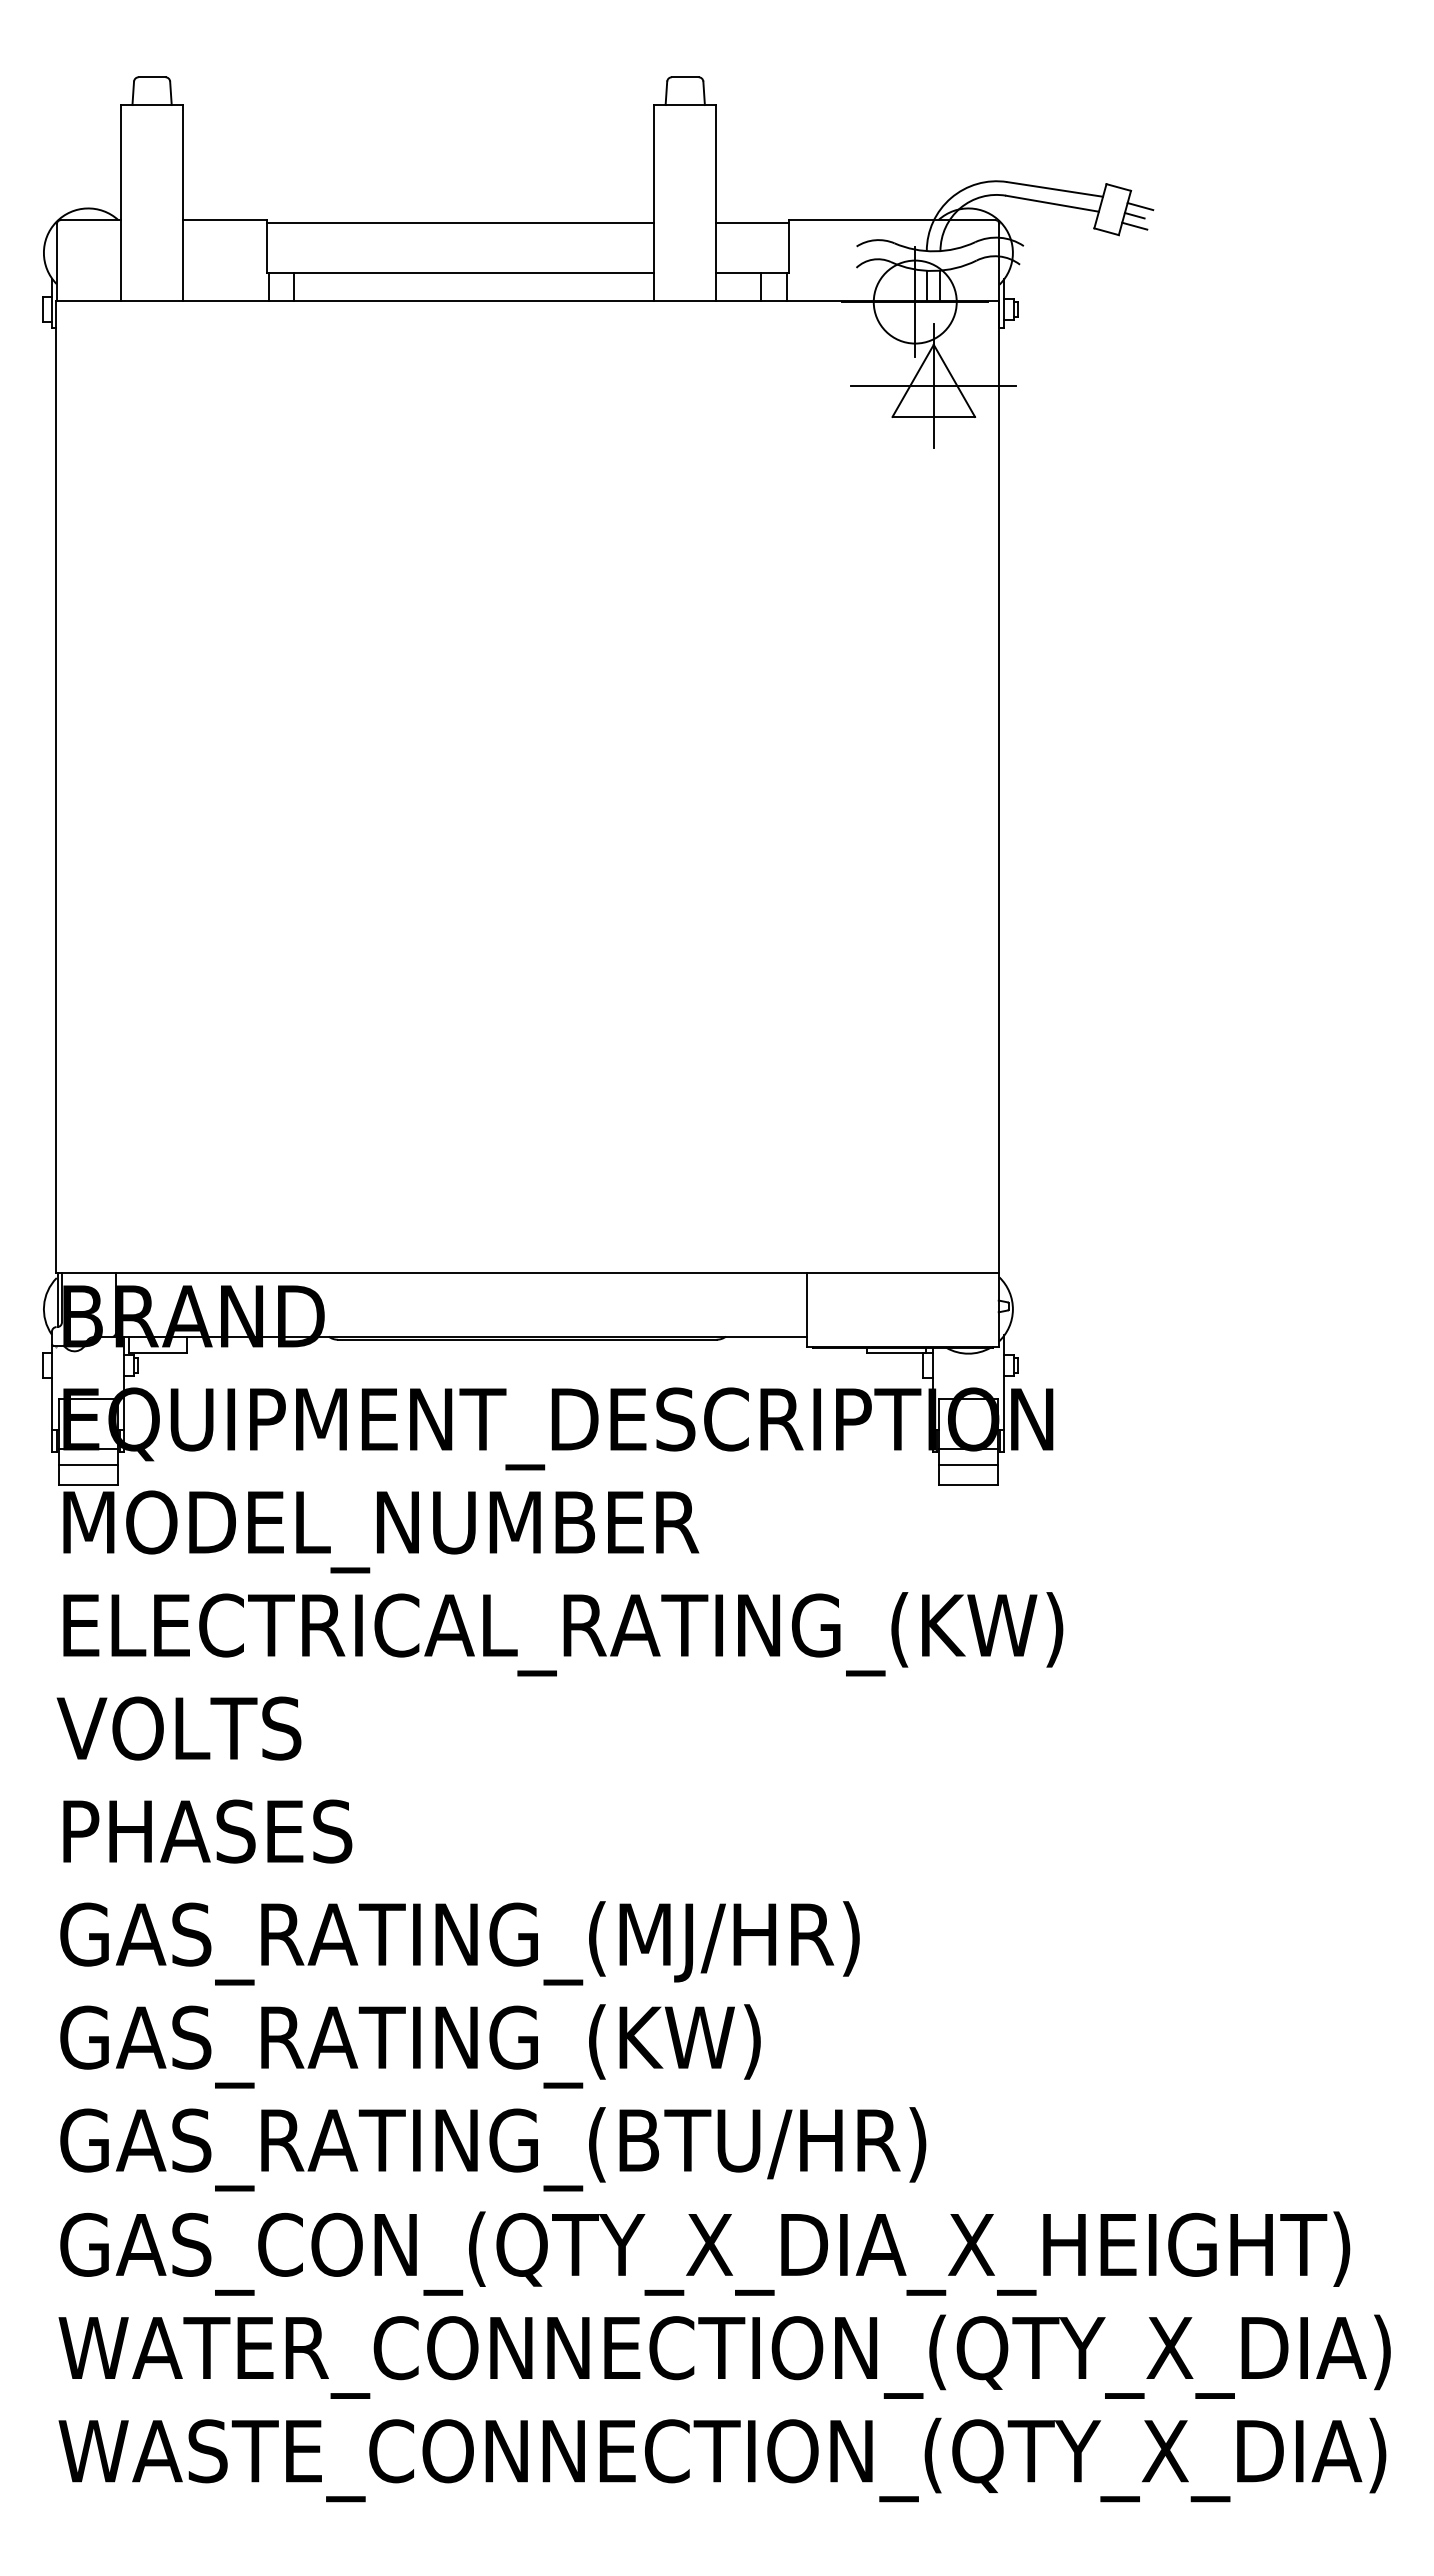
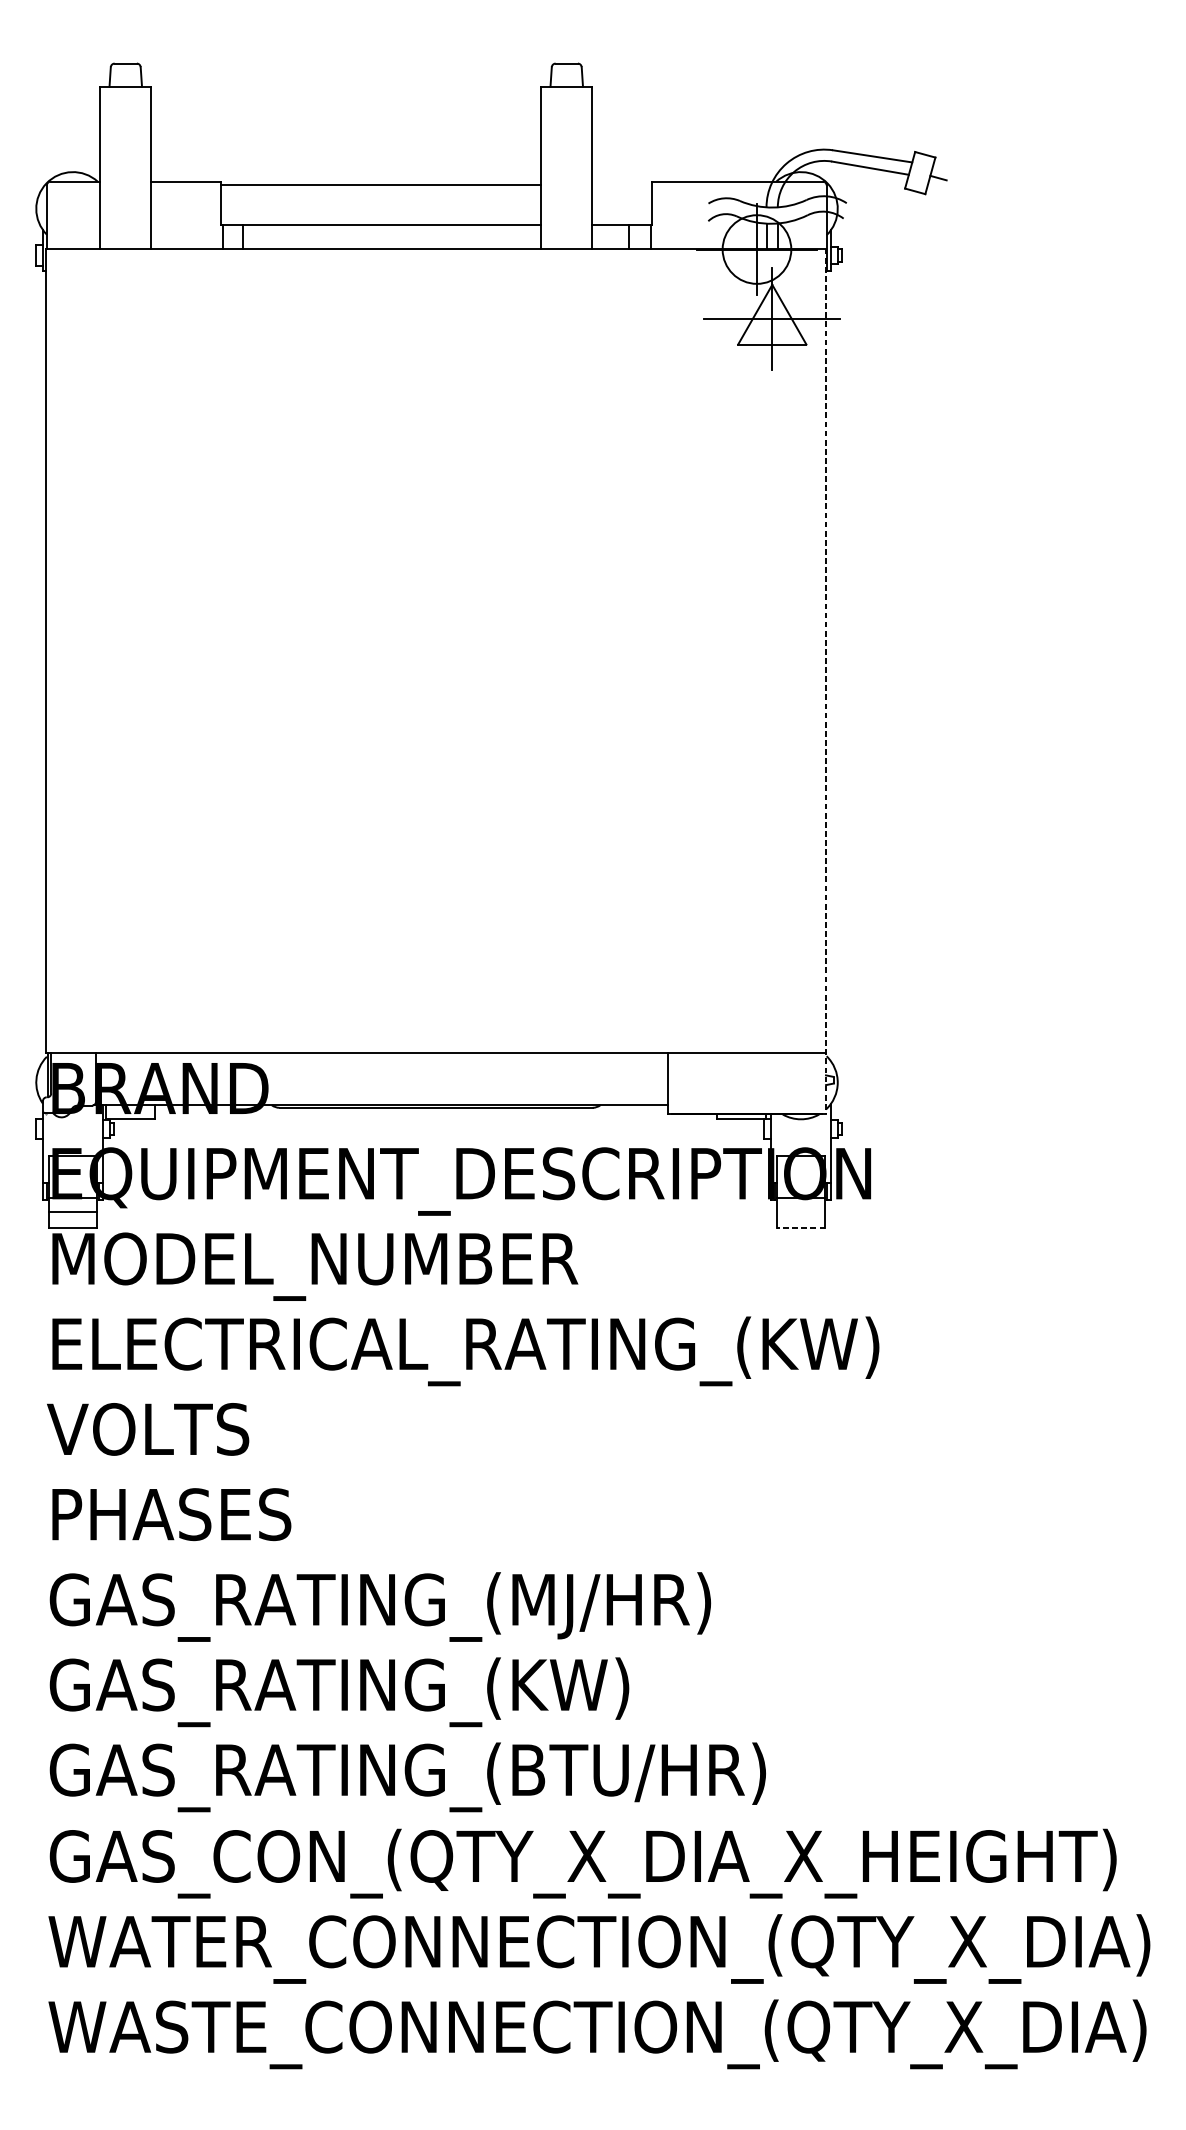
line: (1140, 206) -> (943, 170), removed
line: (752, 223) -> (622, 184), removed
line: (1134, 225) -> (938, 186), removed
line: (998, 824) -> (825, 681), solid -> dashed
line: (968, 1465) -> (801, 1211), removed
line: (967, 1485) -> (800, 1228), solid -> dashed

